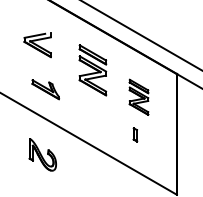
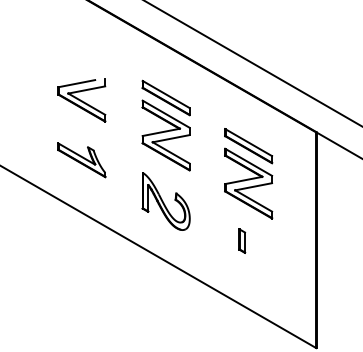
part: (37, 45) -> (81, 100), moved
part: (138, 97) -> (247, 174), size x1.43
part: (42, 154) -> (165, 201), moved

